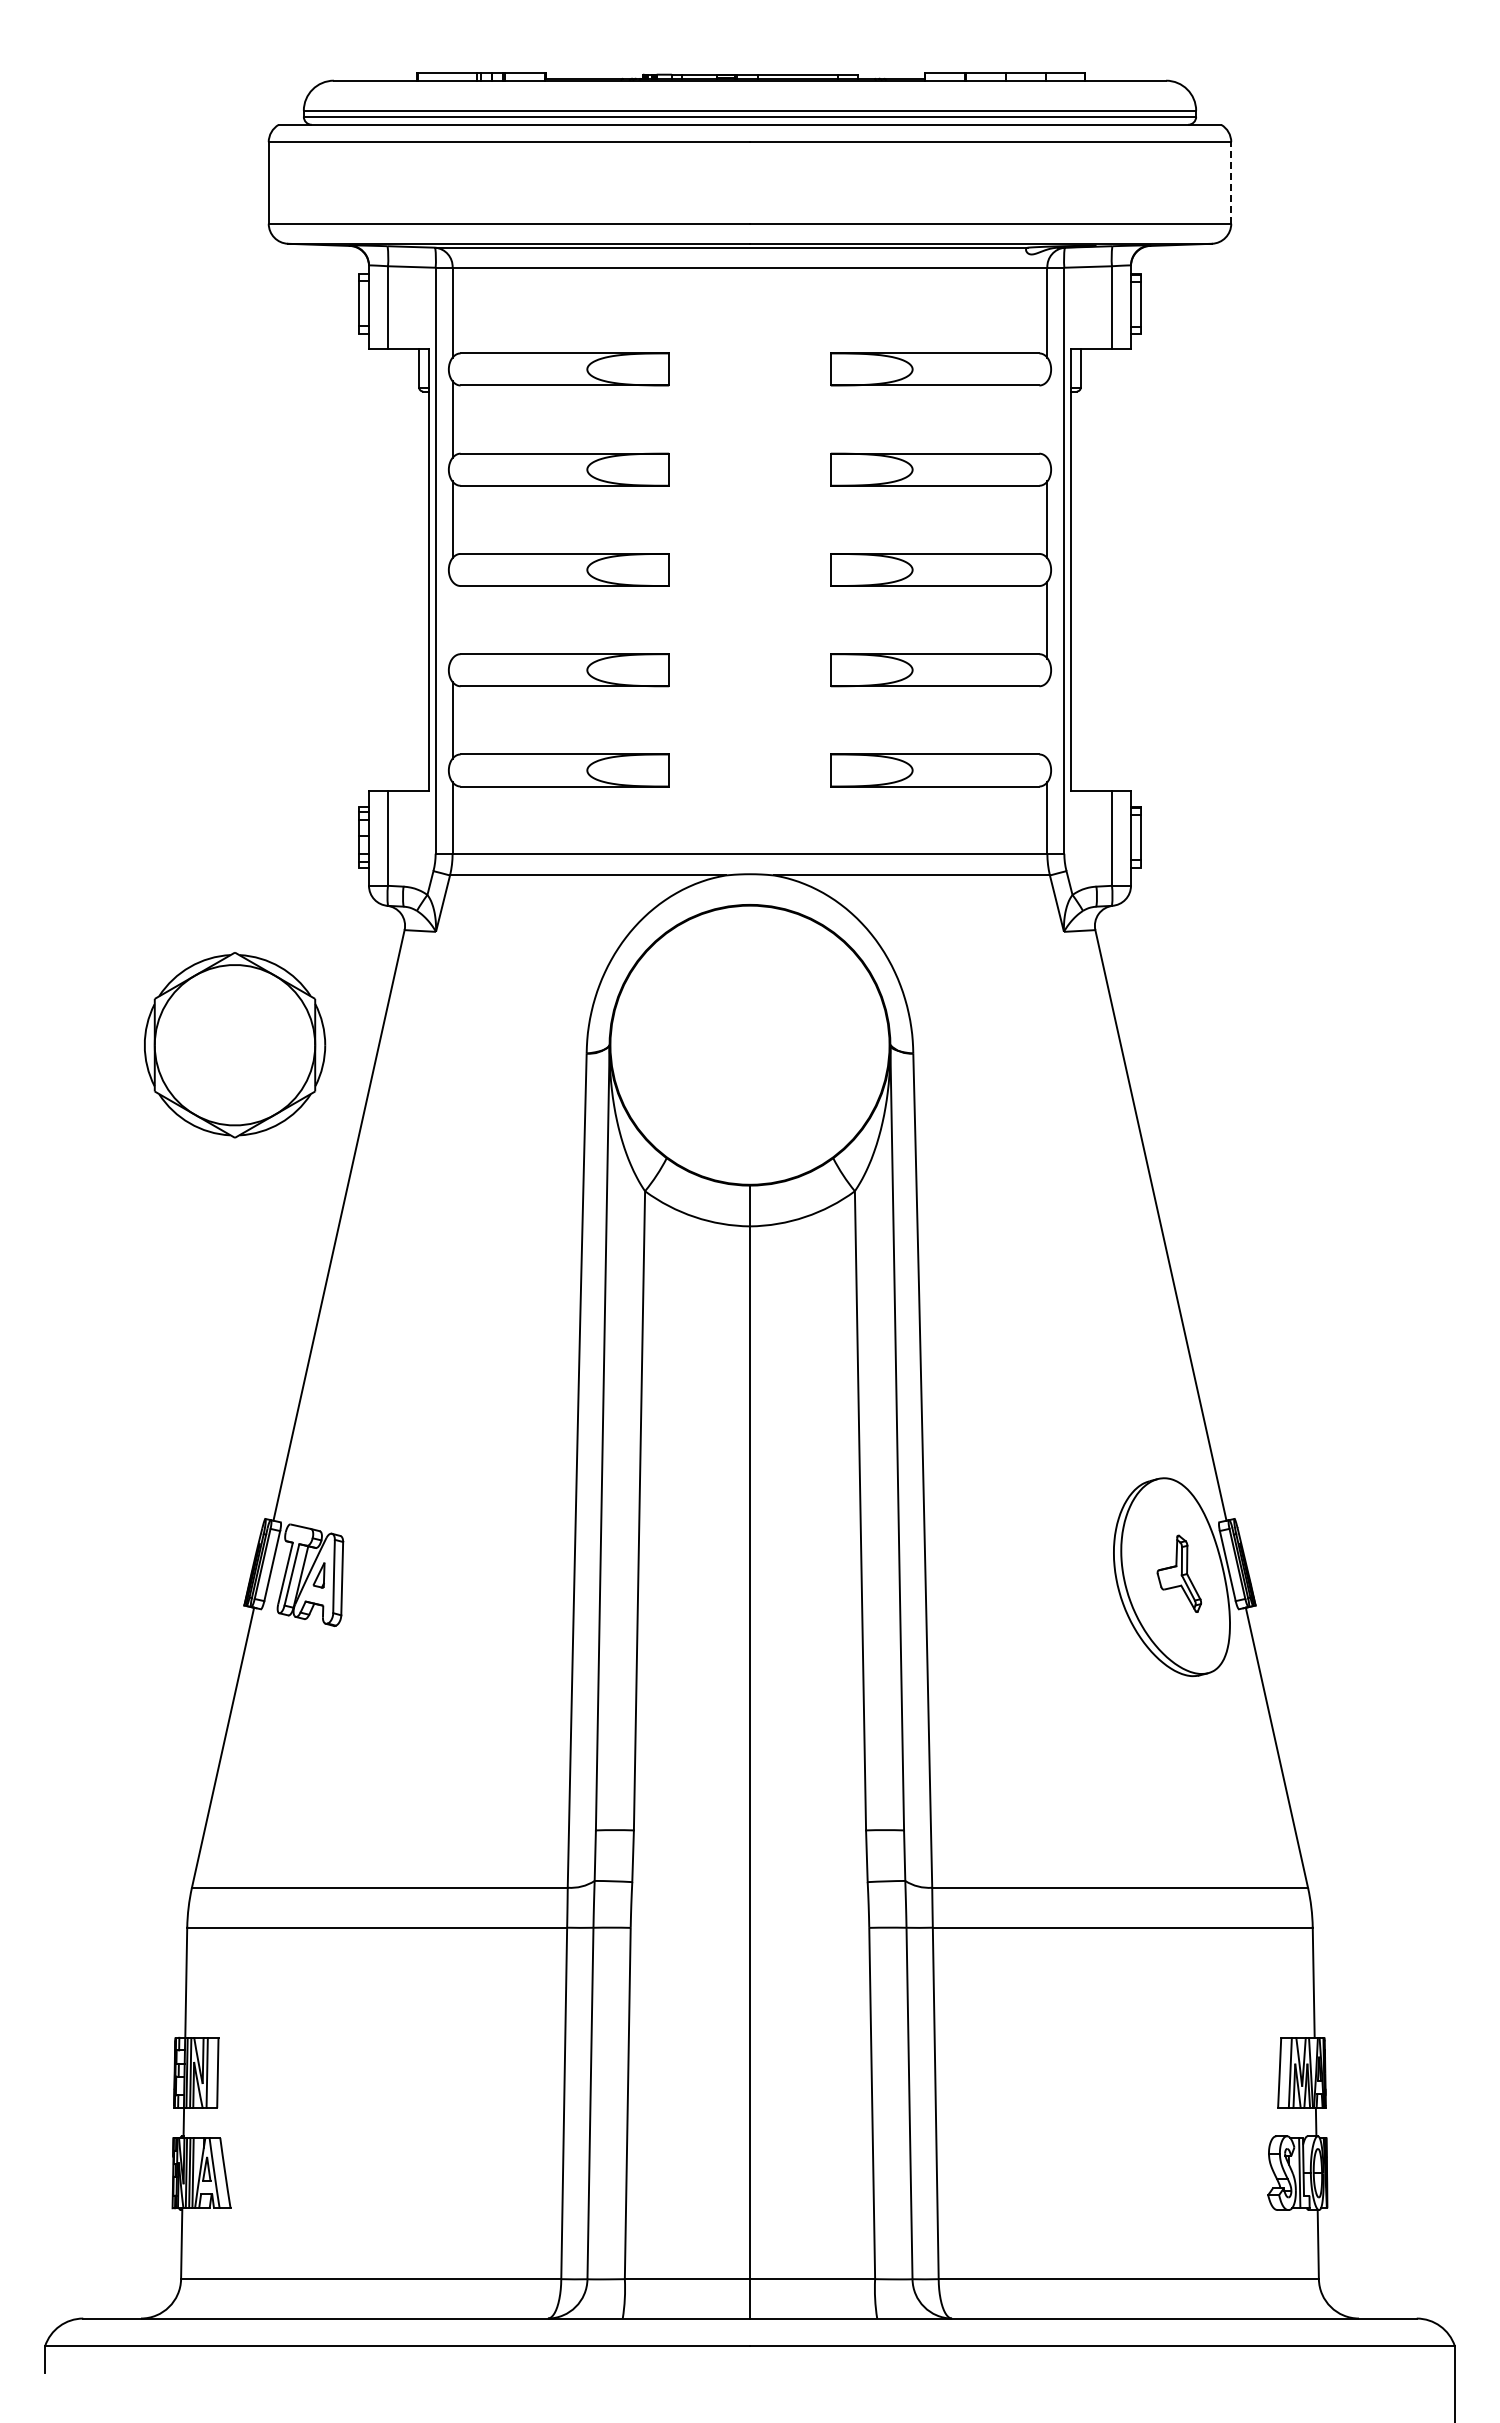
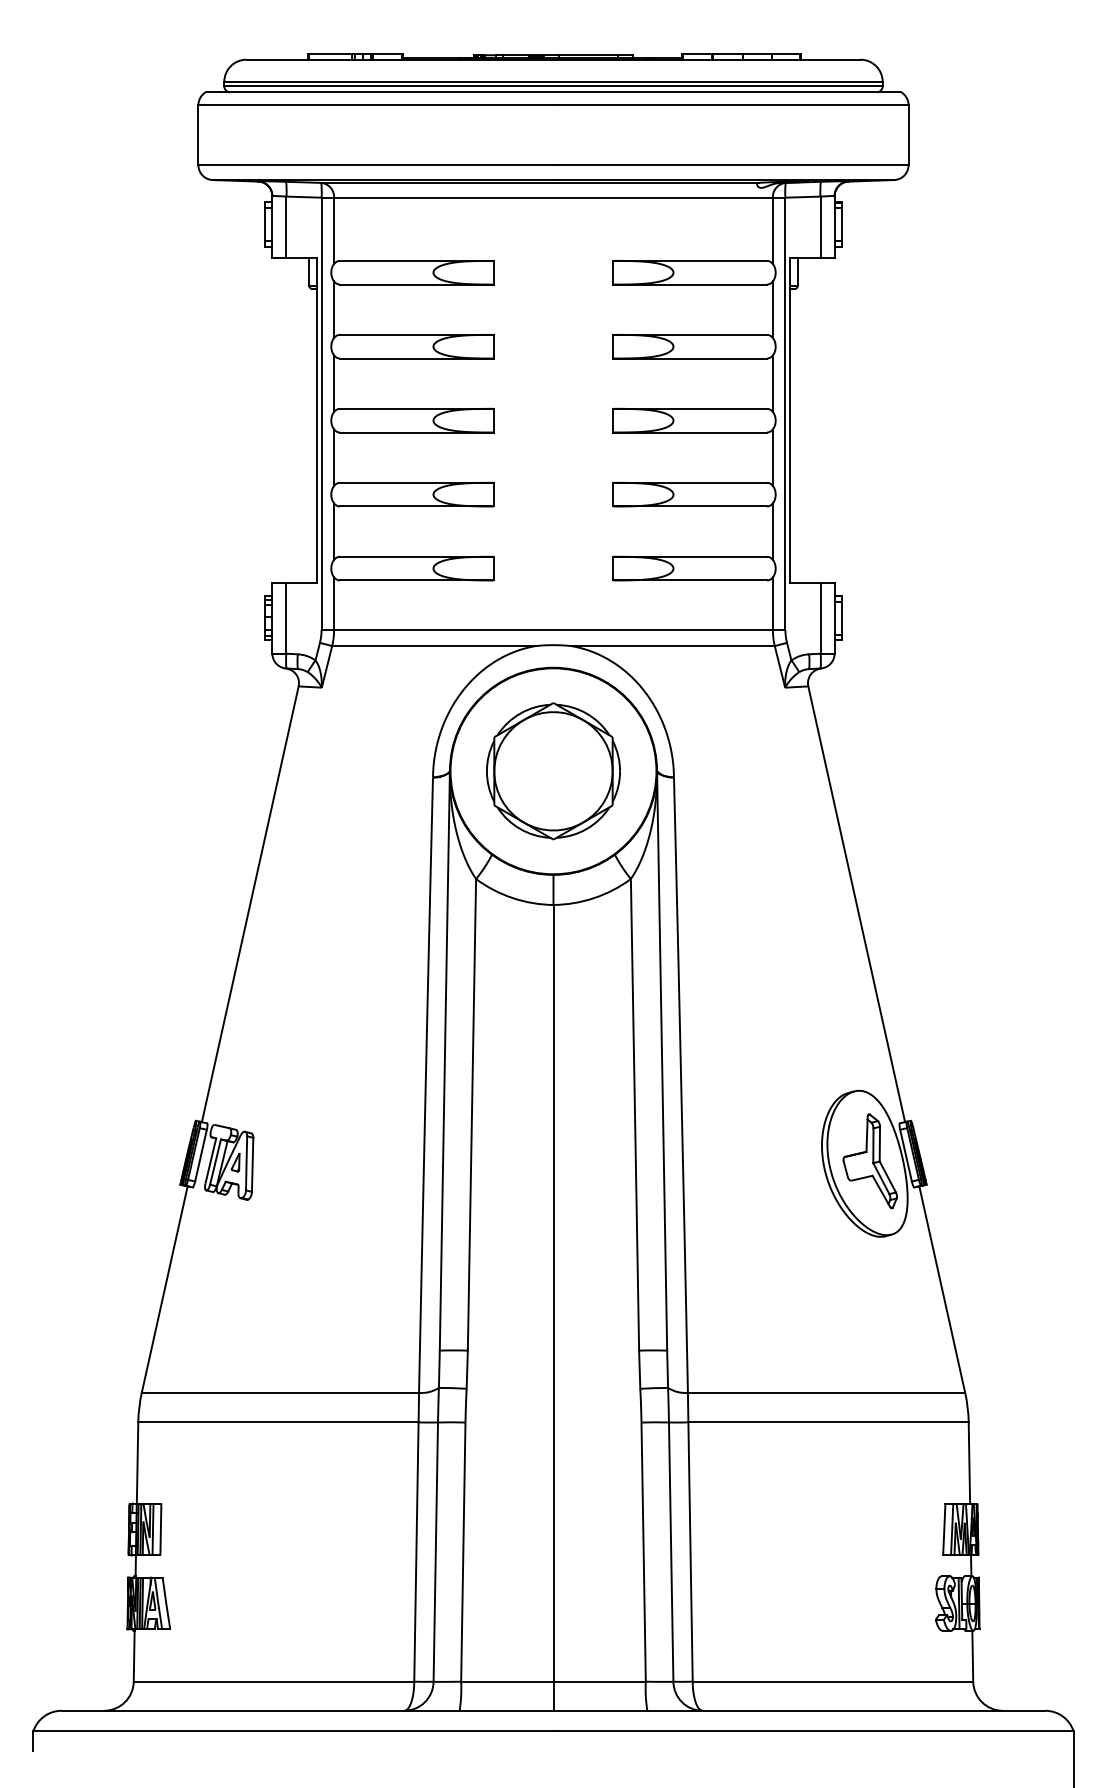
line: (1231, 182) -> (908, 134), dashed -> solid
line: (1047, 419) -> (772, 309), added
line: (452, 619) -> (334, 457), added
line: (1047, 720) -> (772, 531), added
part: (235, 1045) -> (553, 771), moved
part: (1179, 1573) -> (870, 1161), size x1.67

